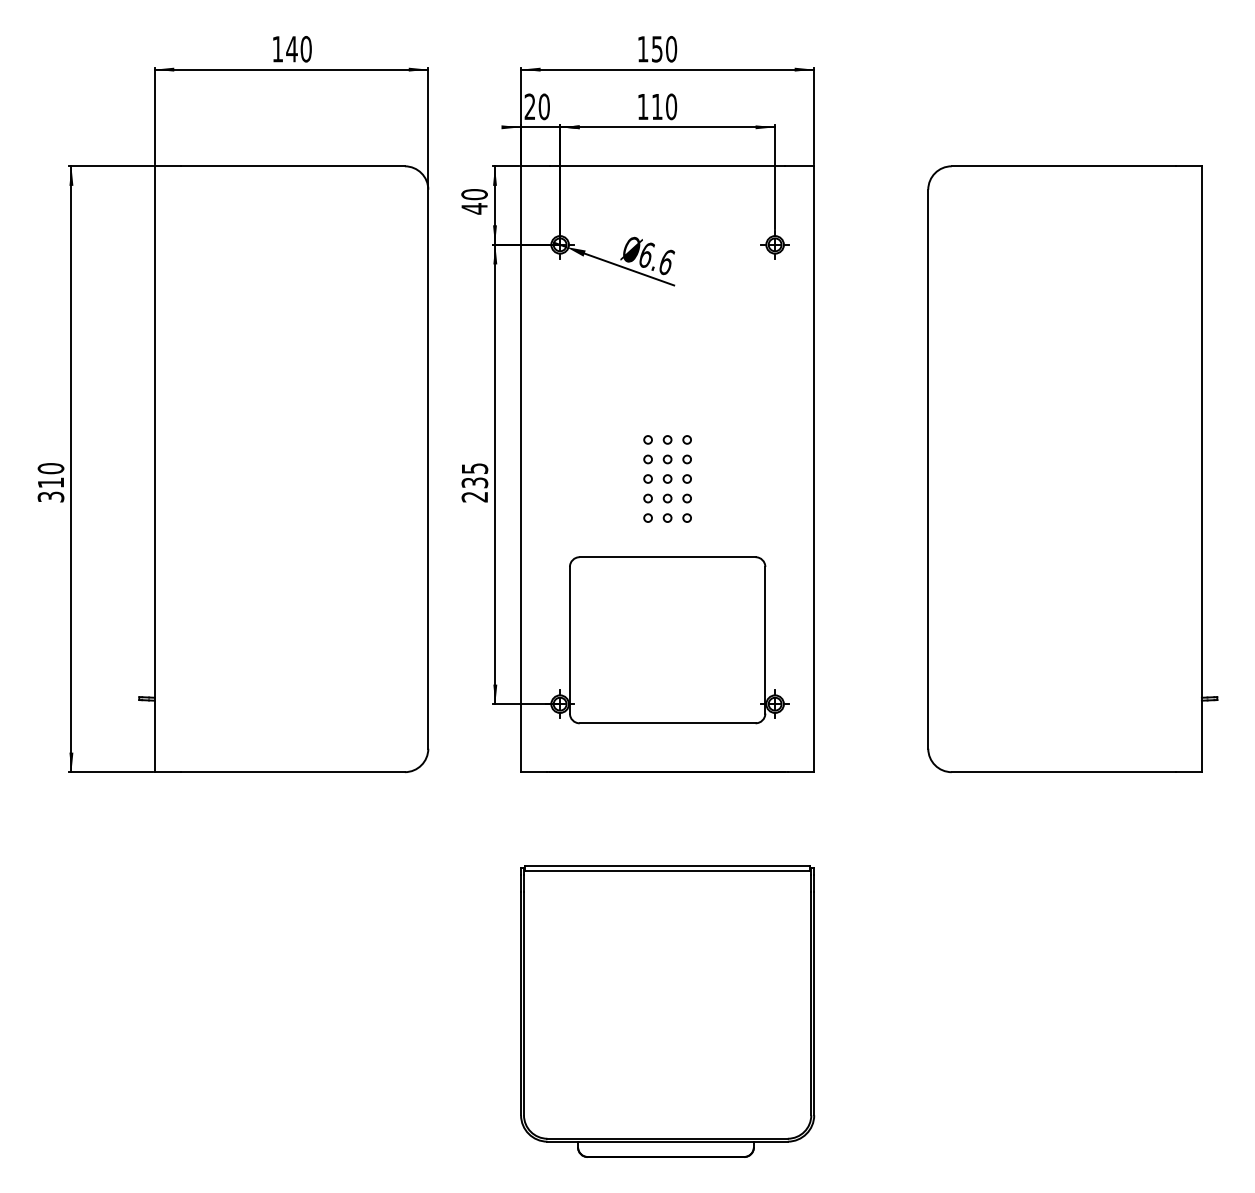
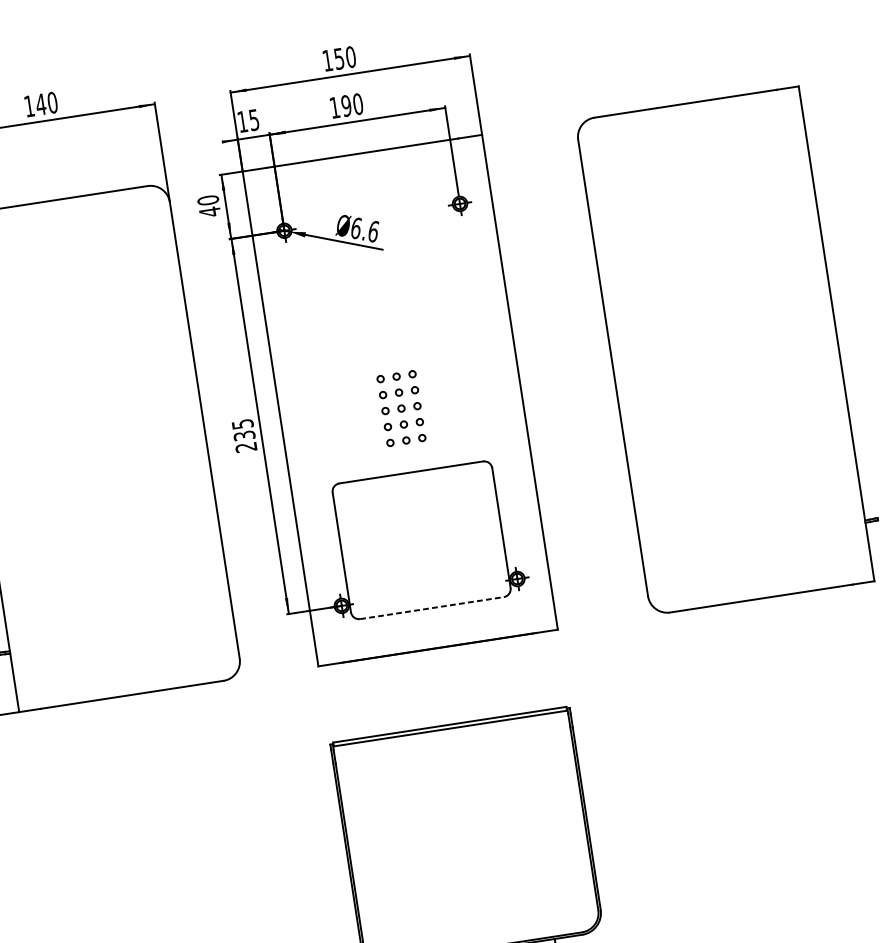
text: (536, 106) -> (247, 120), 20 -> 15
text: (656, 106) -> (345, 105), 110 -> 190
line: (667, 723) -> (431, 608), solid -> dashed

